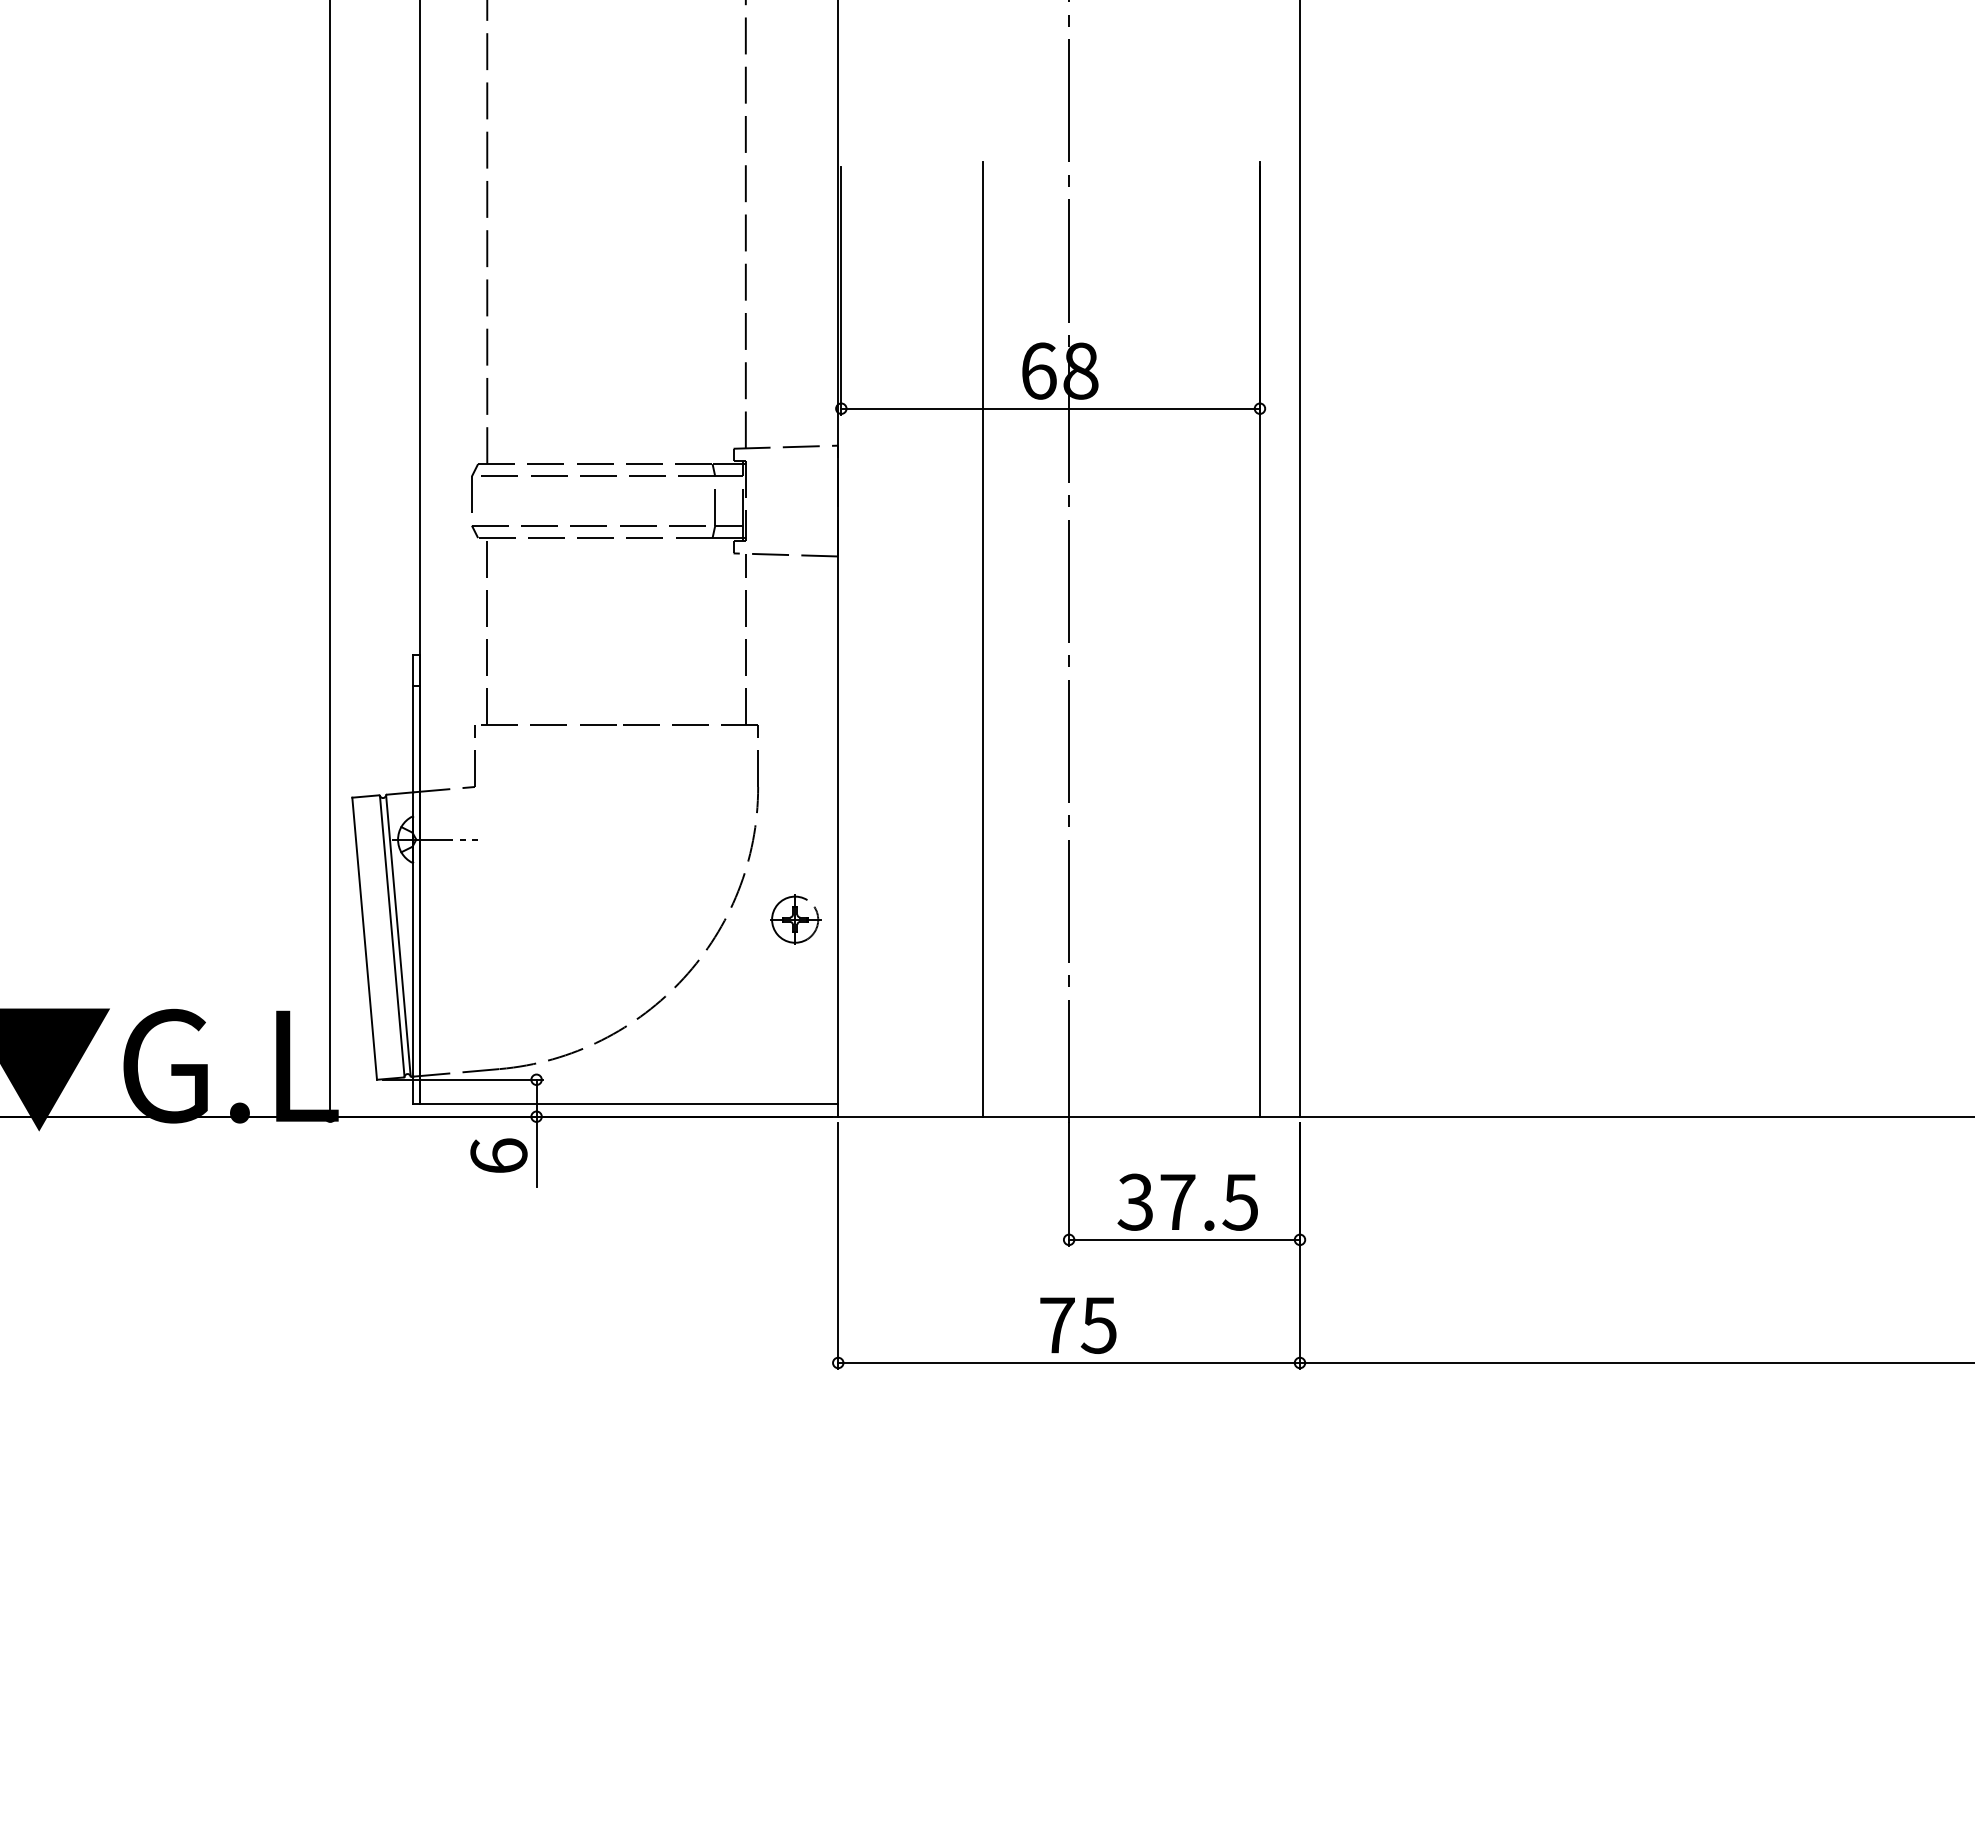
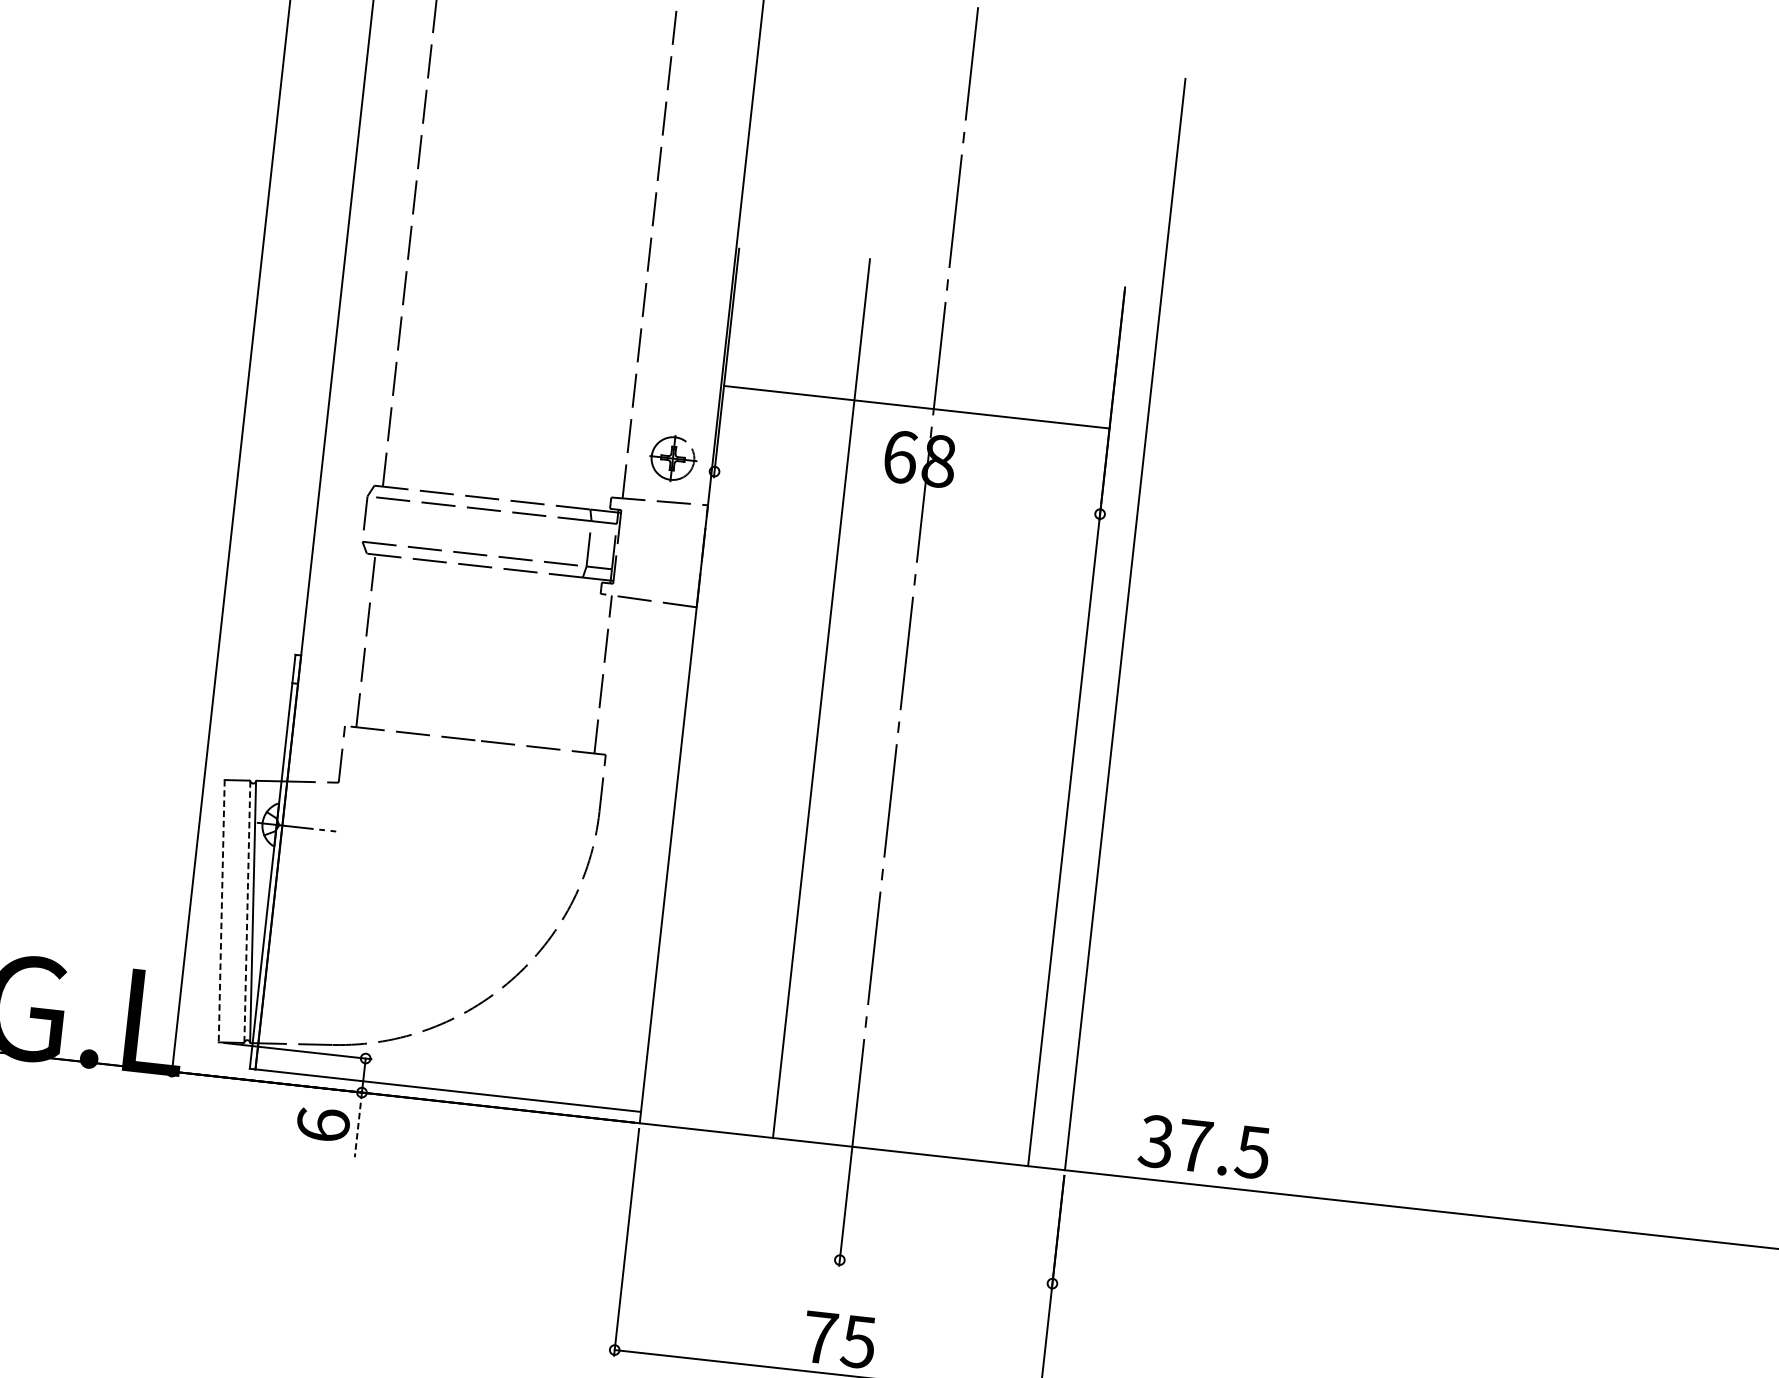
line: (1050, 408) -> (916, 407), moved
part: (795, 919) -> (673, 458), moved
line: (392, 936) -> (247, 911), solid -> dashed
line: (364, 938) -> (221, 910), solid -> dashed
line: (536, 1152) -> (358, 1125), solid -> dashed
text: (1187, 1201) -> (1204, 1146), moved
line: (1184, 1239) -> (946, 1271), removed

